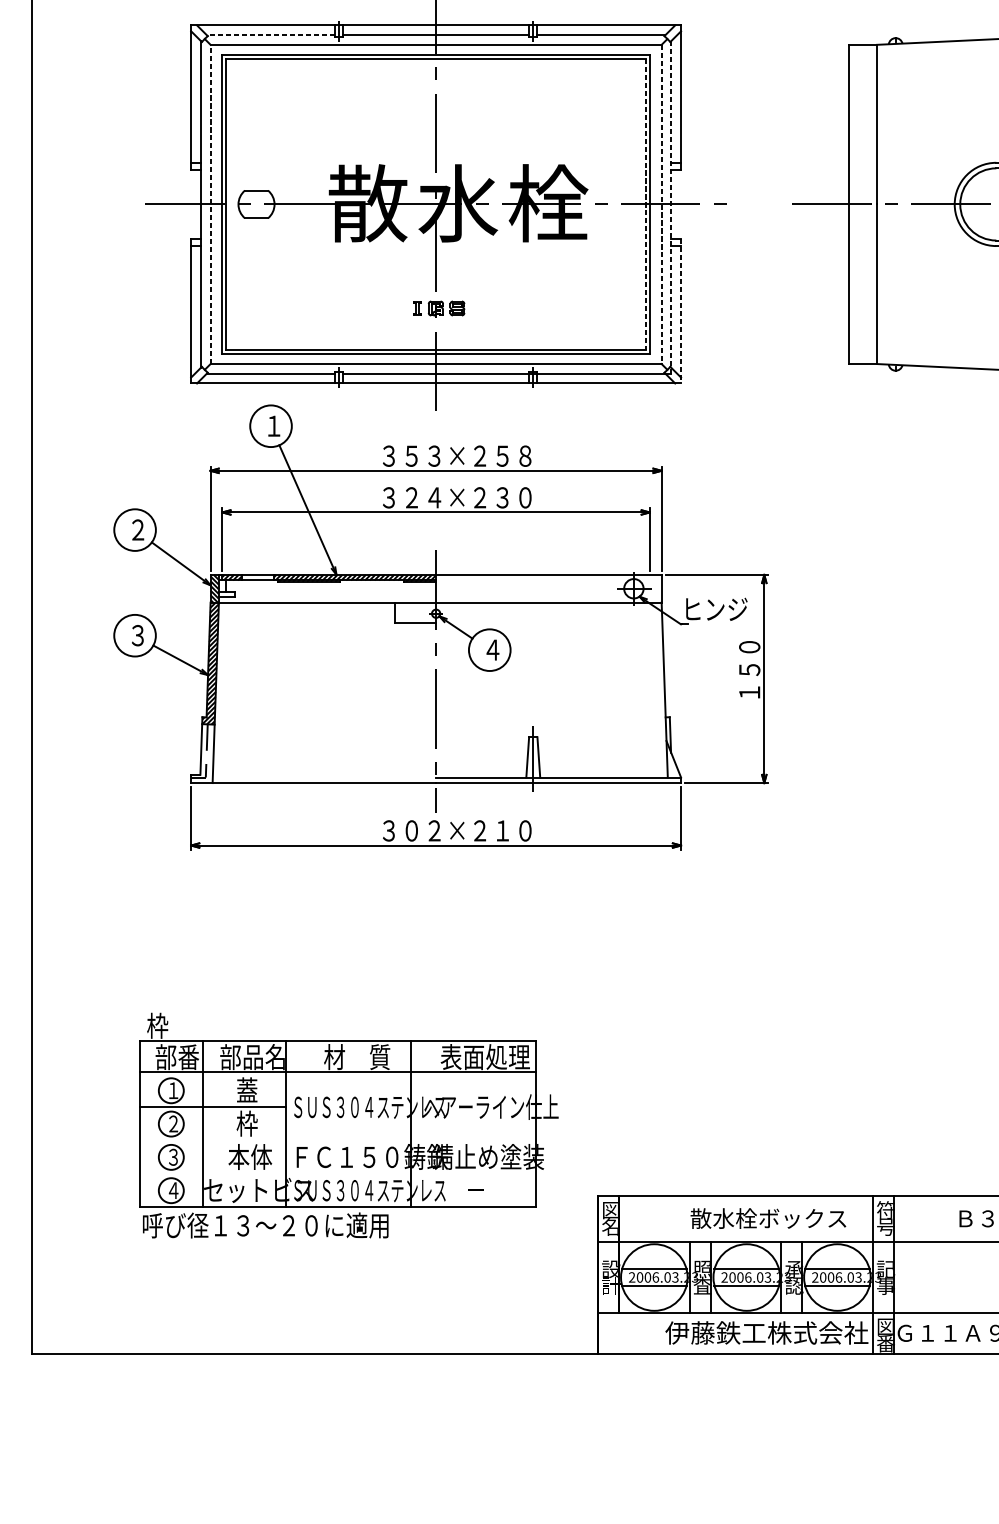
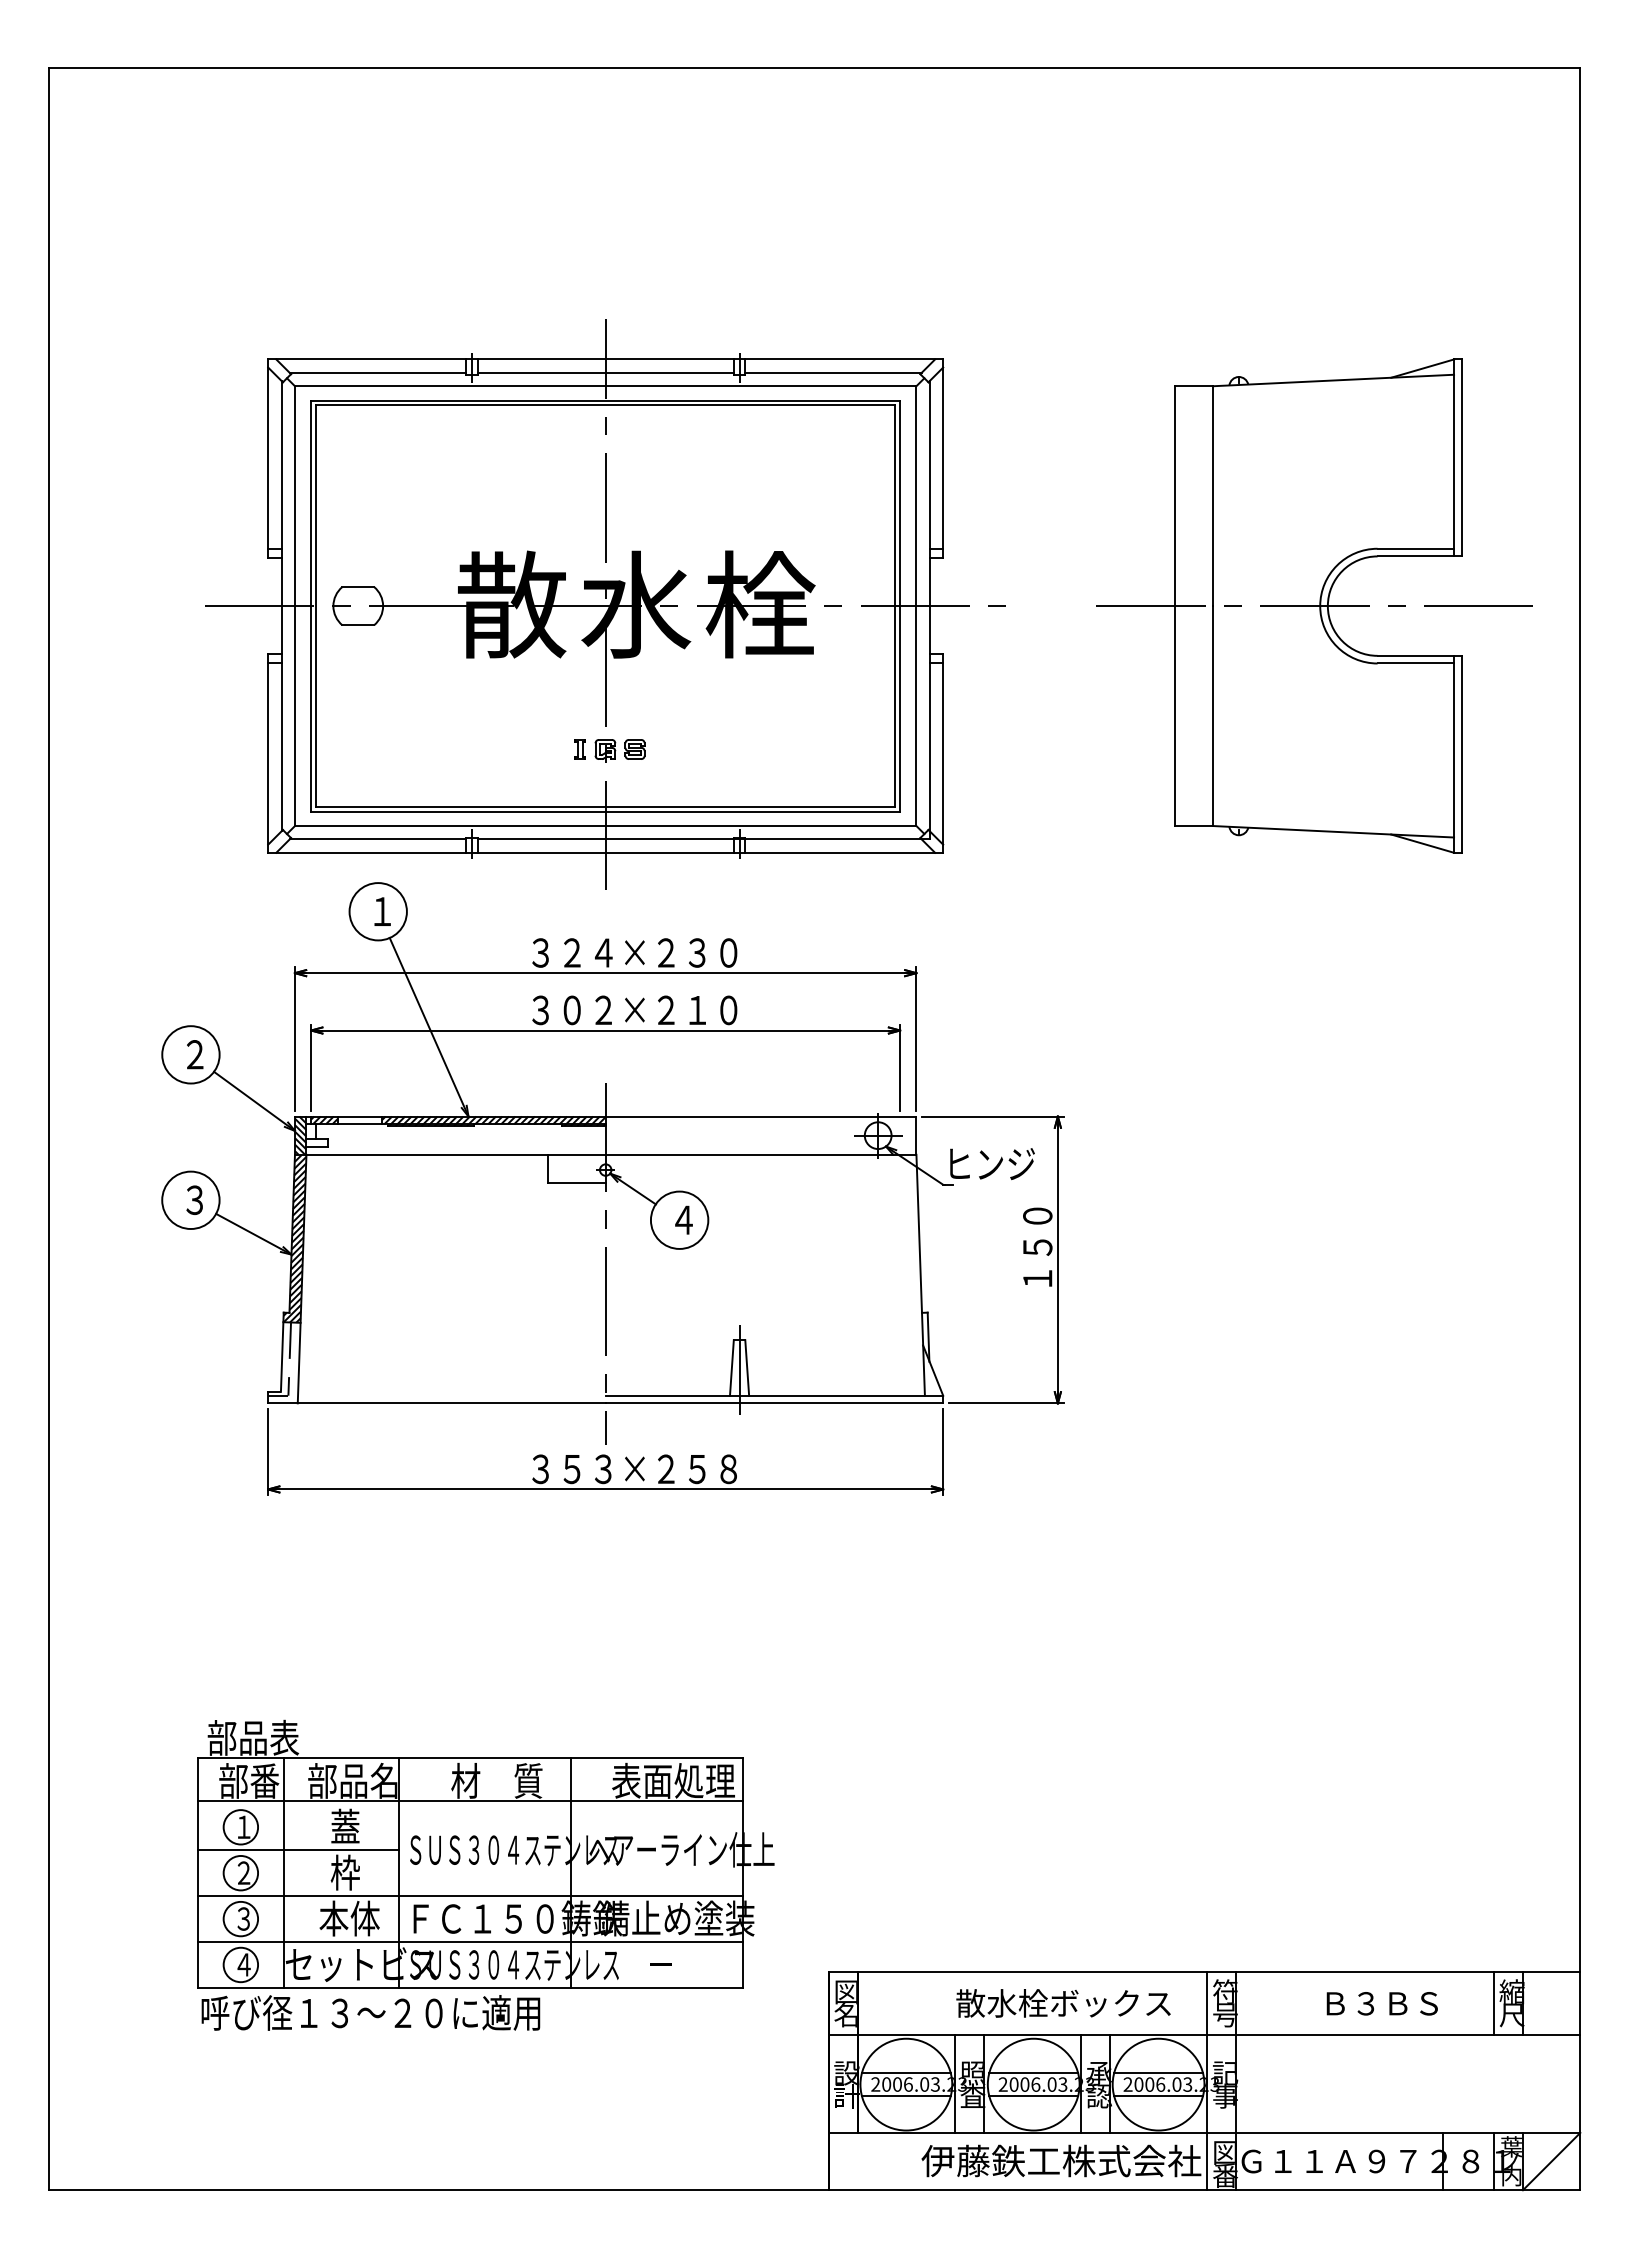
line: (270, 34) -> (377, 372), dashed -> solid
line: (210, 204) -> (294, 606), dashed -> solid
line: (646, 204) -> (895, 606), dashed -> solid
line: (661, 204) -> (916, 606), dashed -> solid
line: (671, 206) -> (929, 609), dashed -> solid
line: (681, 311) -> (943, 753), dashed -> solid
text: (468, 455) -> (650, 952), ３５３×２５８ -> ３２４×２３０
text: (457, 497) -> (634, 1010), ３２４×２３０ -> ３０２×２１０
text: (468, 831) -> (650, 1469), ３０２×２１０ -> ３５３×２５８
text: (180, 1025) -> (253, 1737), 枠 -> 部品表
line: (337, 1140) -> (469, 1896), added
line: (337, 1174) -> (469, 1942), added

